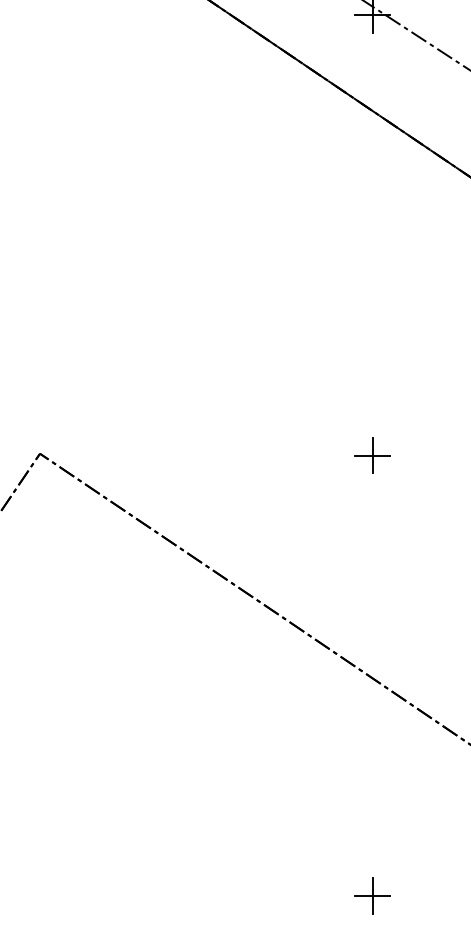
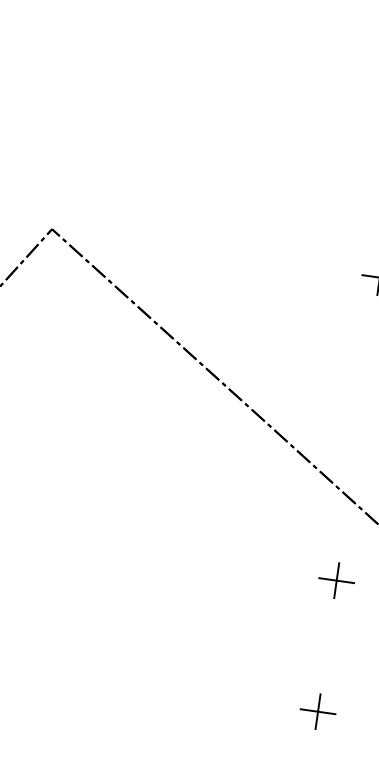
part: (372, 762) -> (336, 580), added

